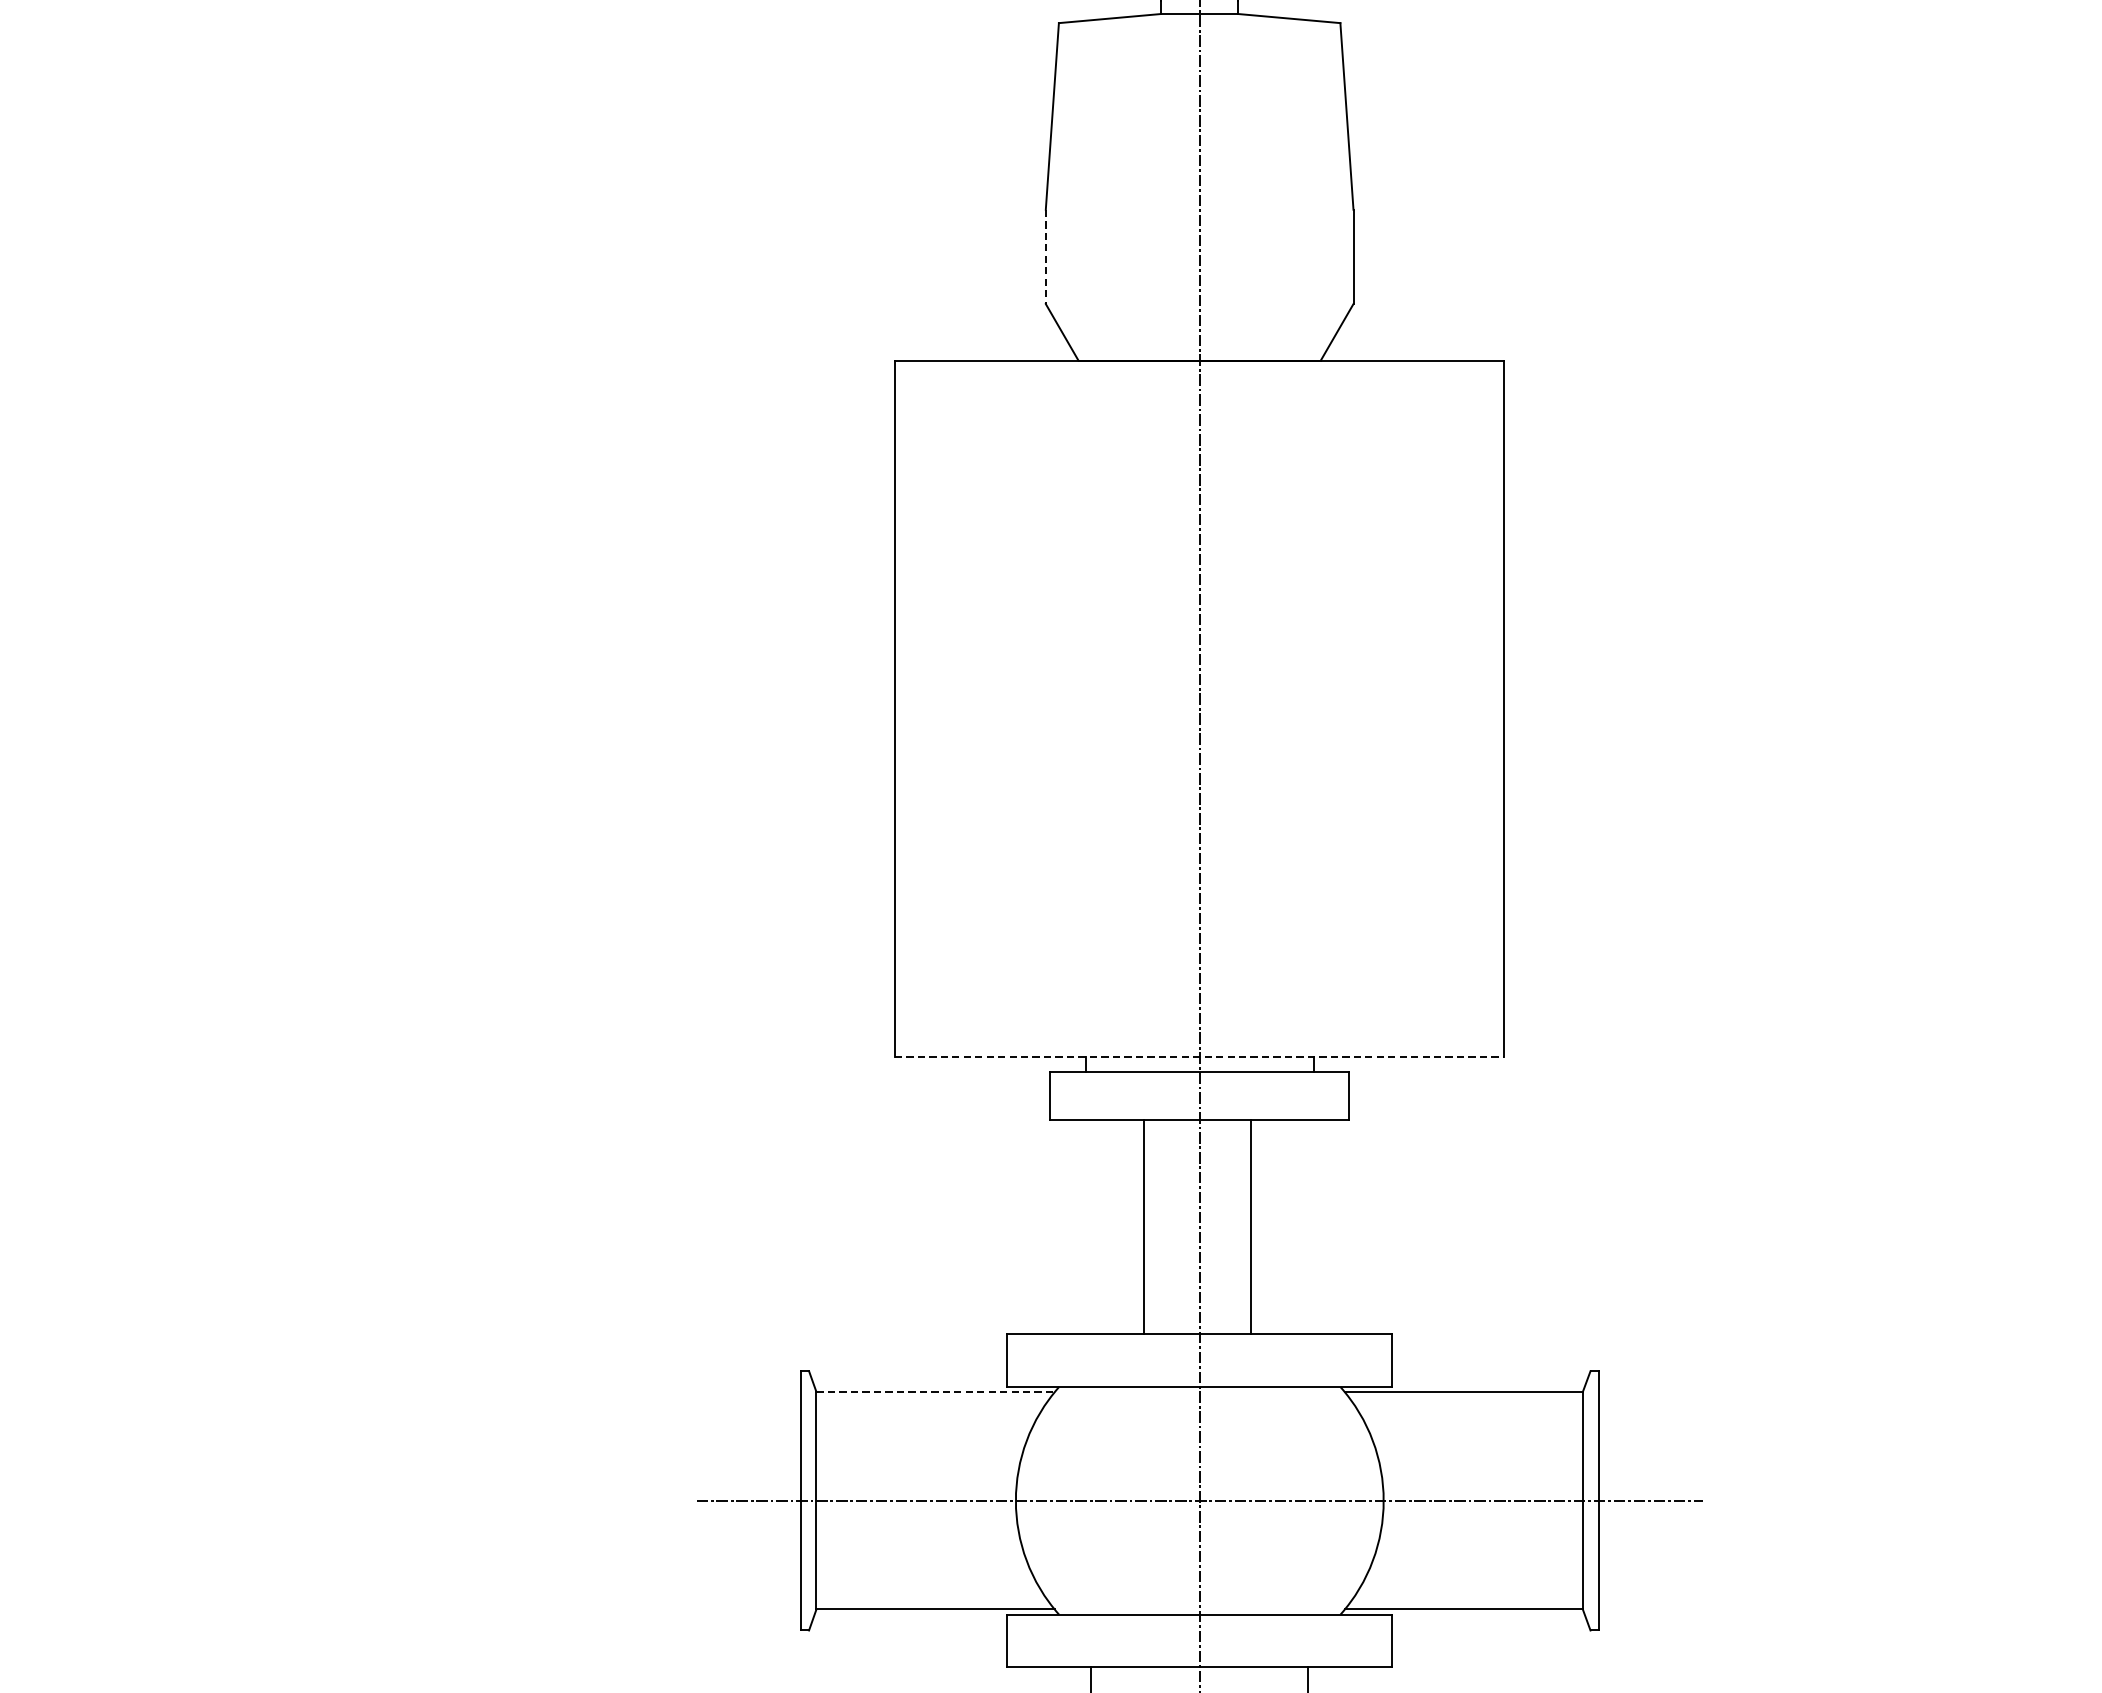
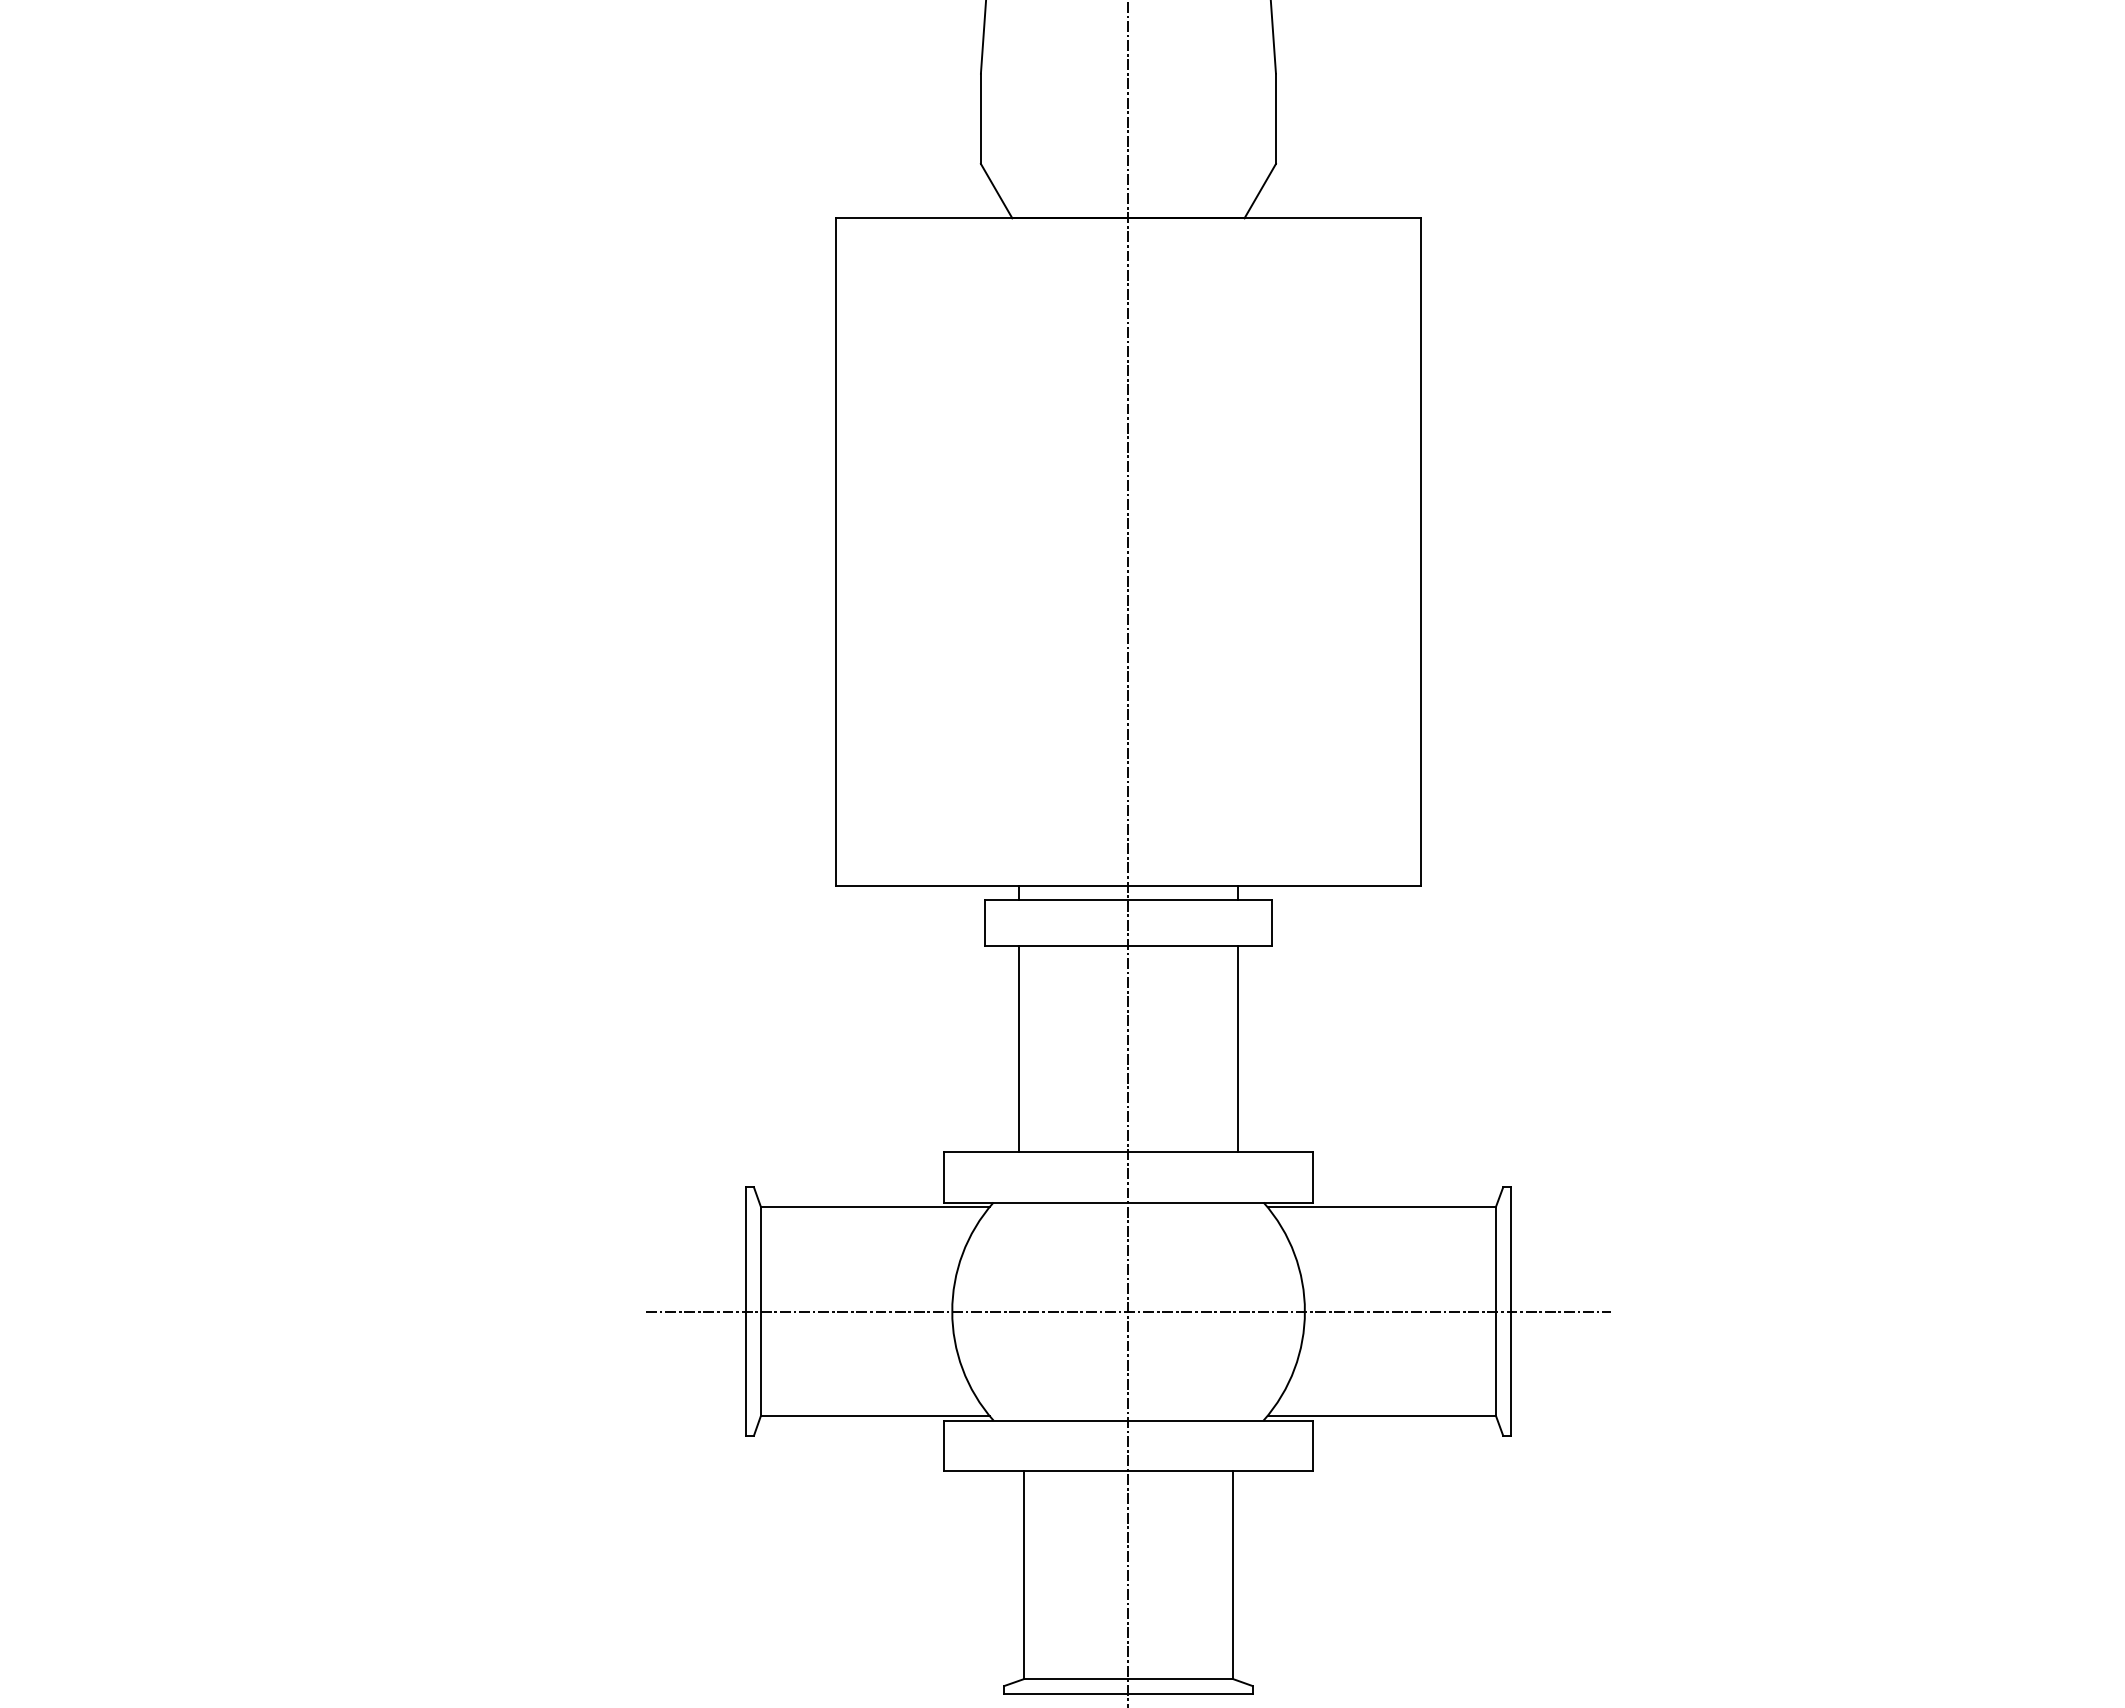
line: (1045, 257) -> (980, 119), dashed -> solid
line: (1199, 1057) -> (1128, 886), dashed -> solid
line: (1144, 1227) -> (1019, 1049), moved
line: (1250, 1227) -> (1237, 1049), moved
line: (935, 1392) -> (875, 1207), dashed -> solid

